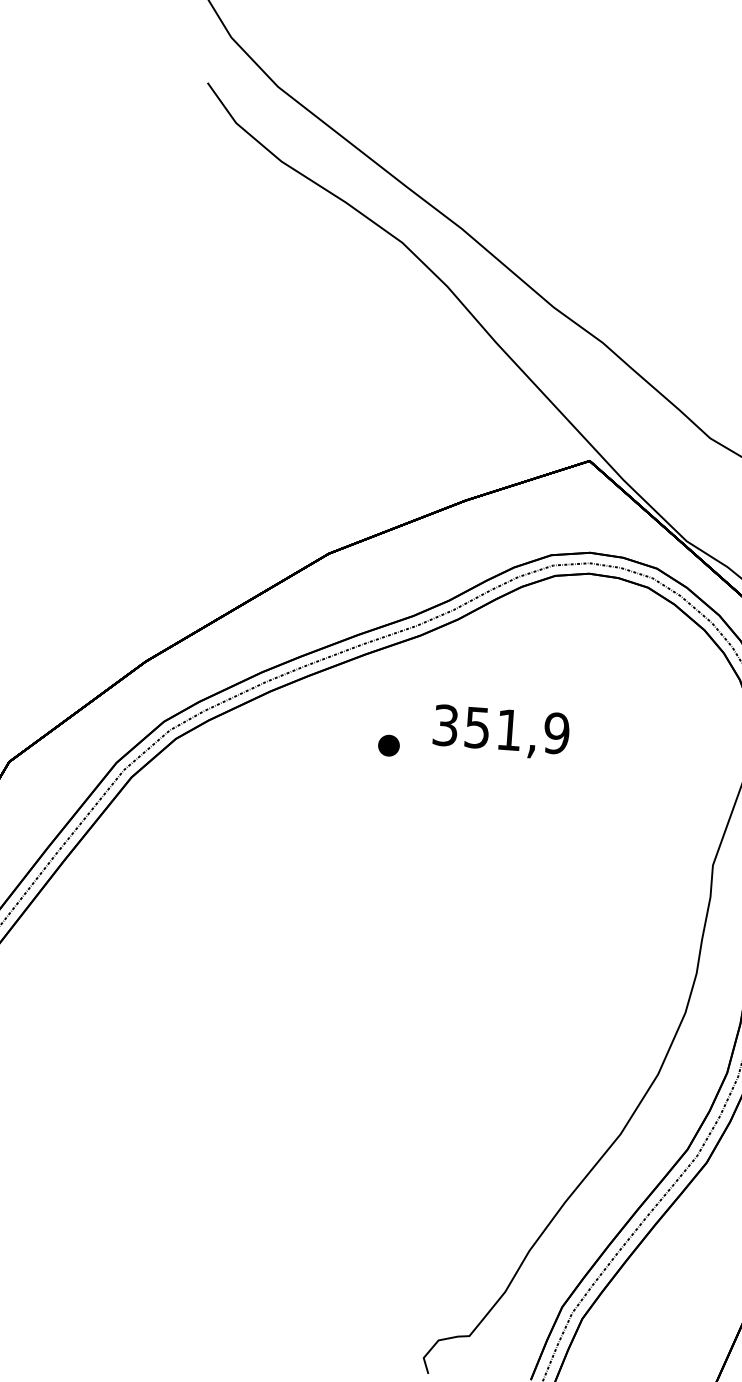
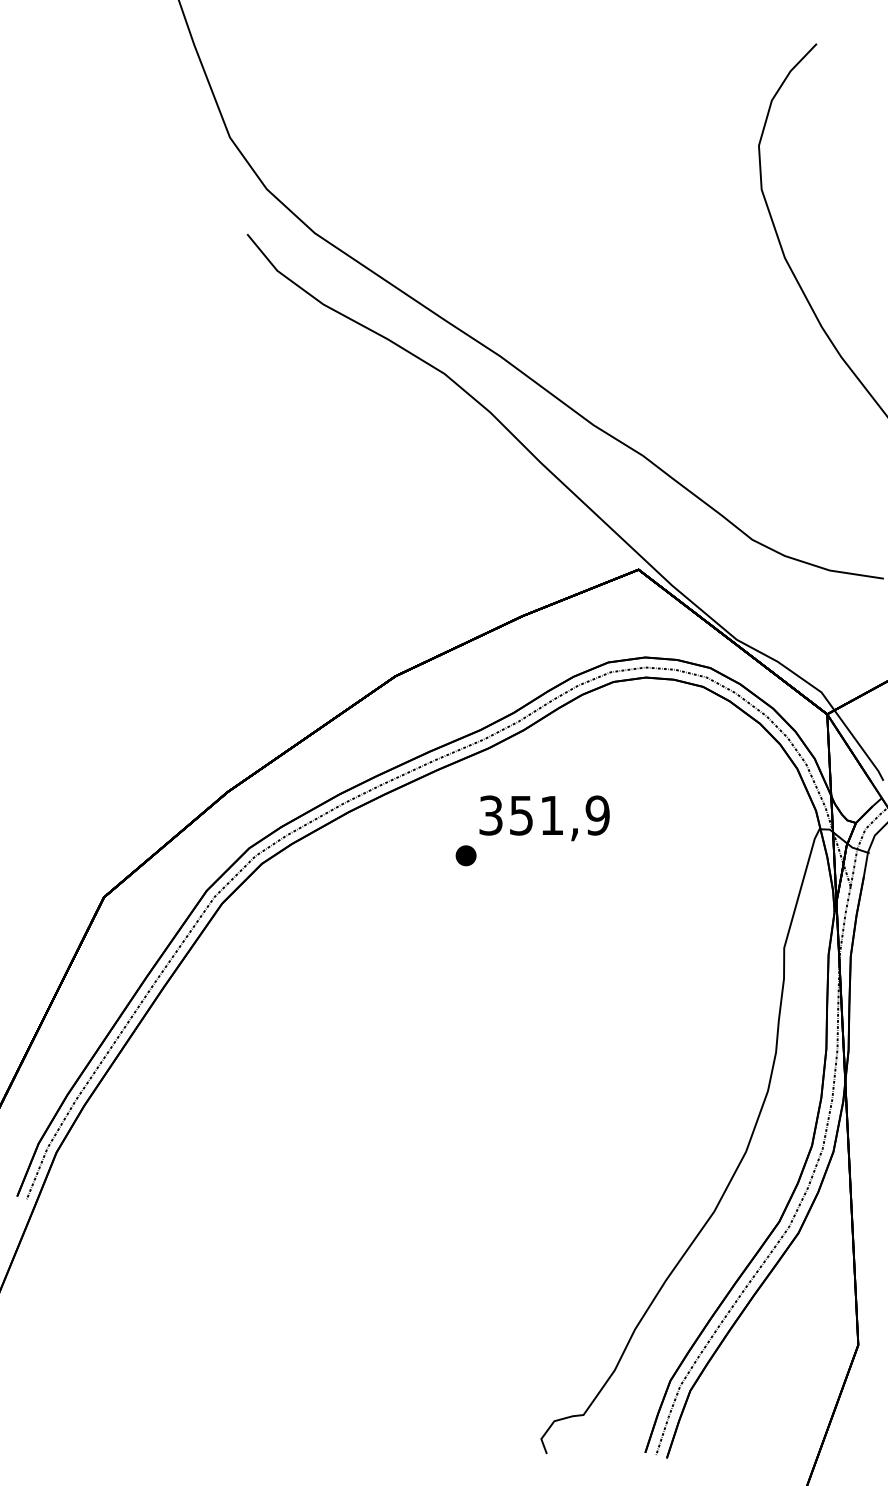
text: (501, 732) -> (544, 818), moved

